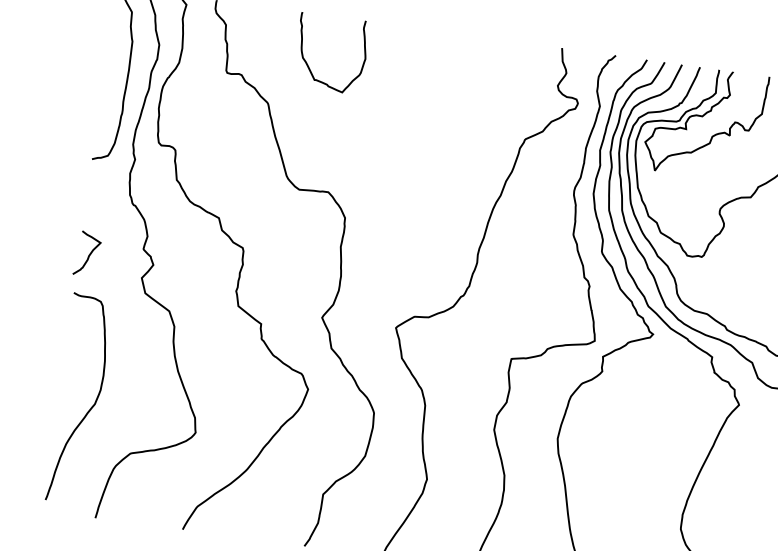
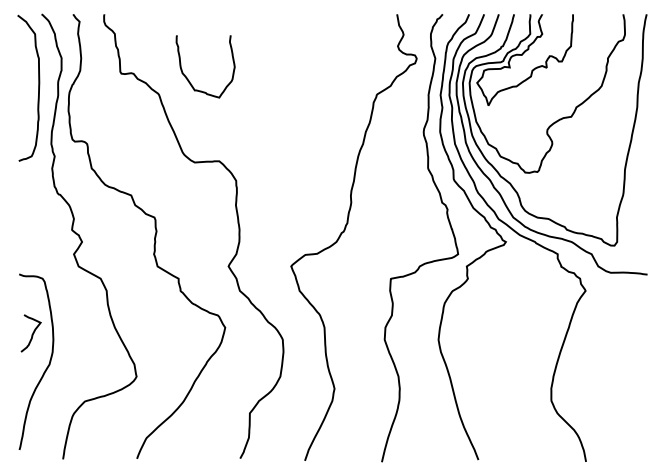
curve: (308, 63) -> (187, 77), moved
curve: (87, 255) -> (31, 334), moved

